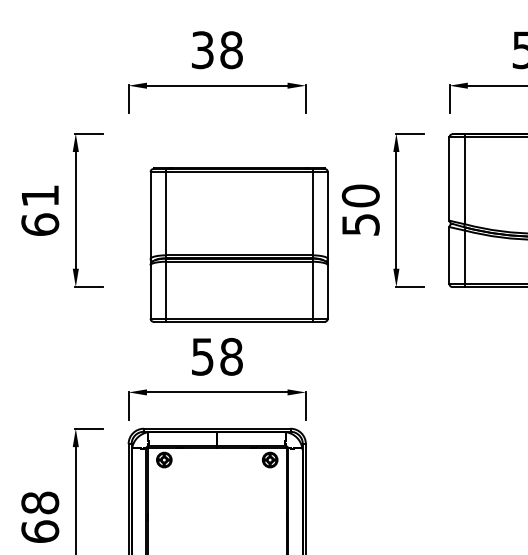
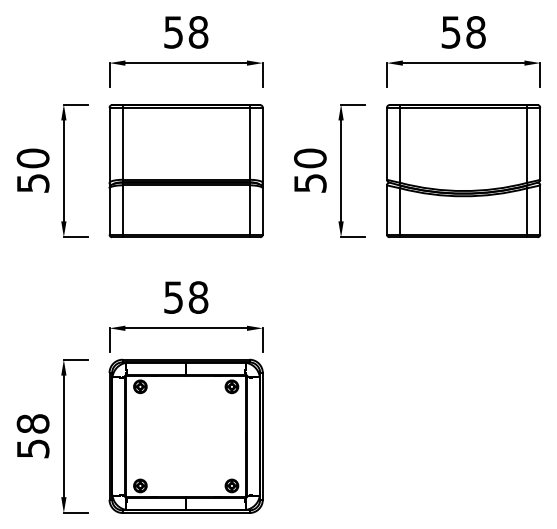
text: (202, 50) -> (173, 32), 38 -> 58
text: (39, 209) -> (32, 170), 61 -> 50
part: (238, 245) -> (185, 171), moved
text: (39, 531) -> (32, 448), 68 -> 58

